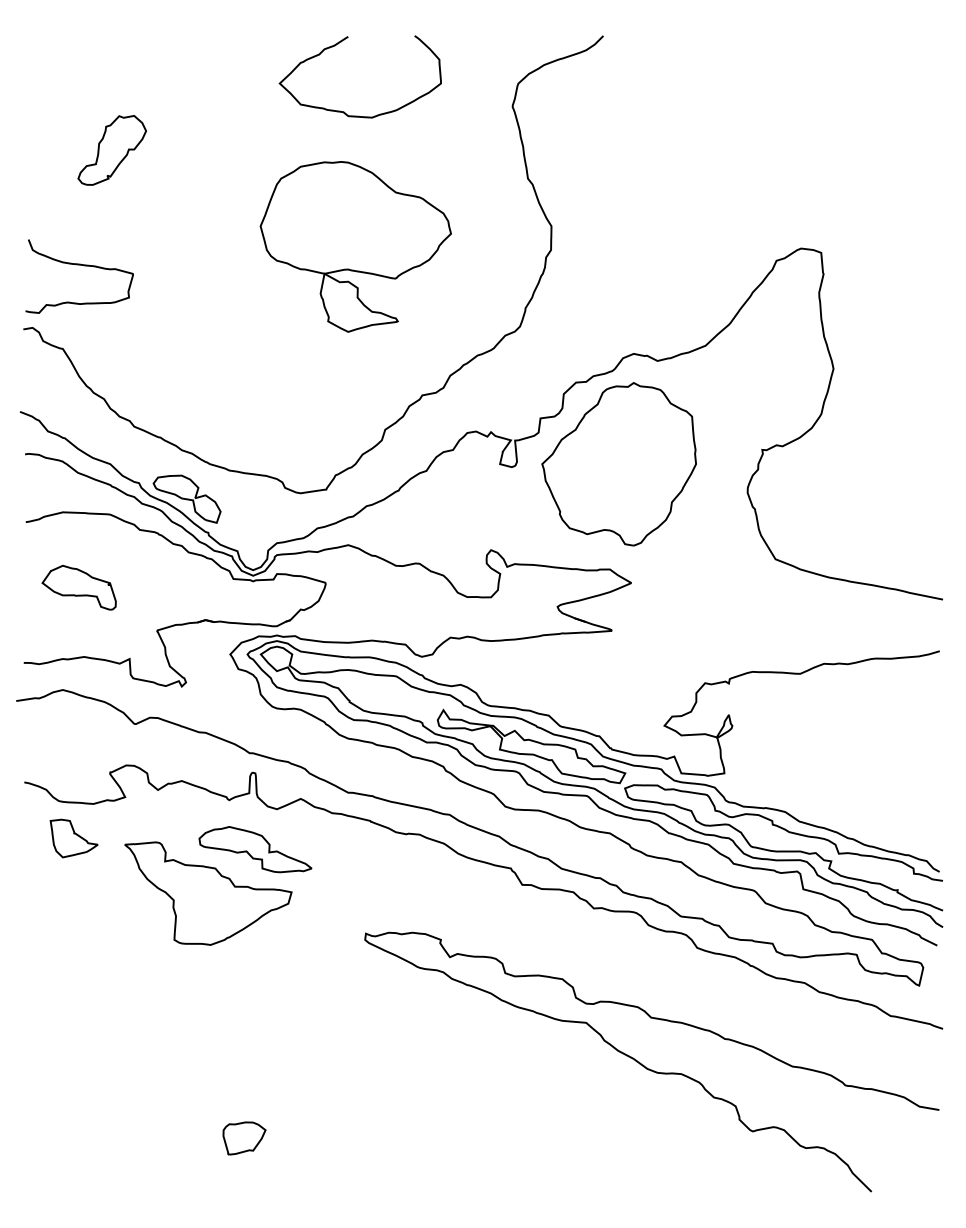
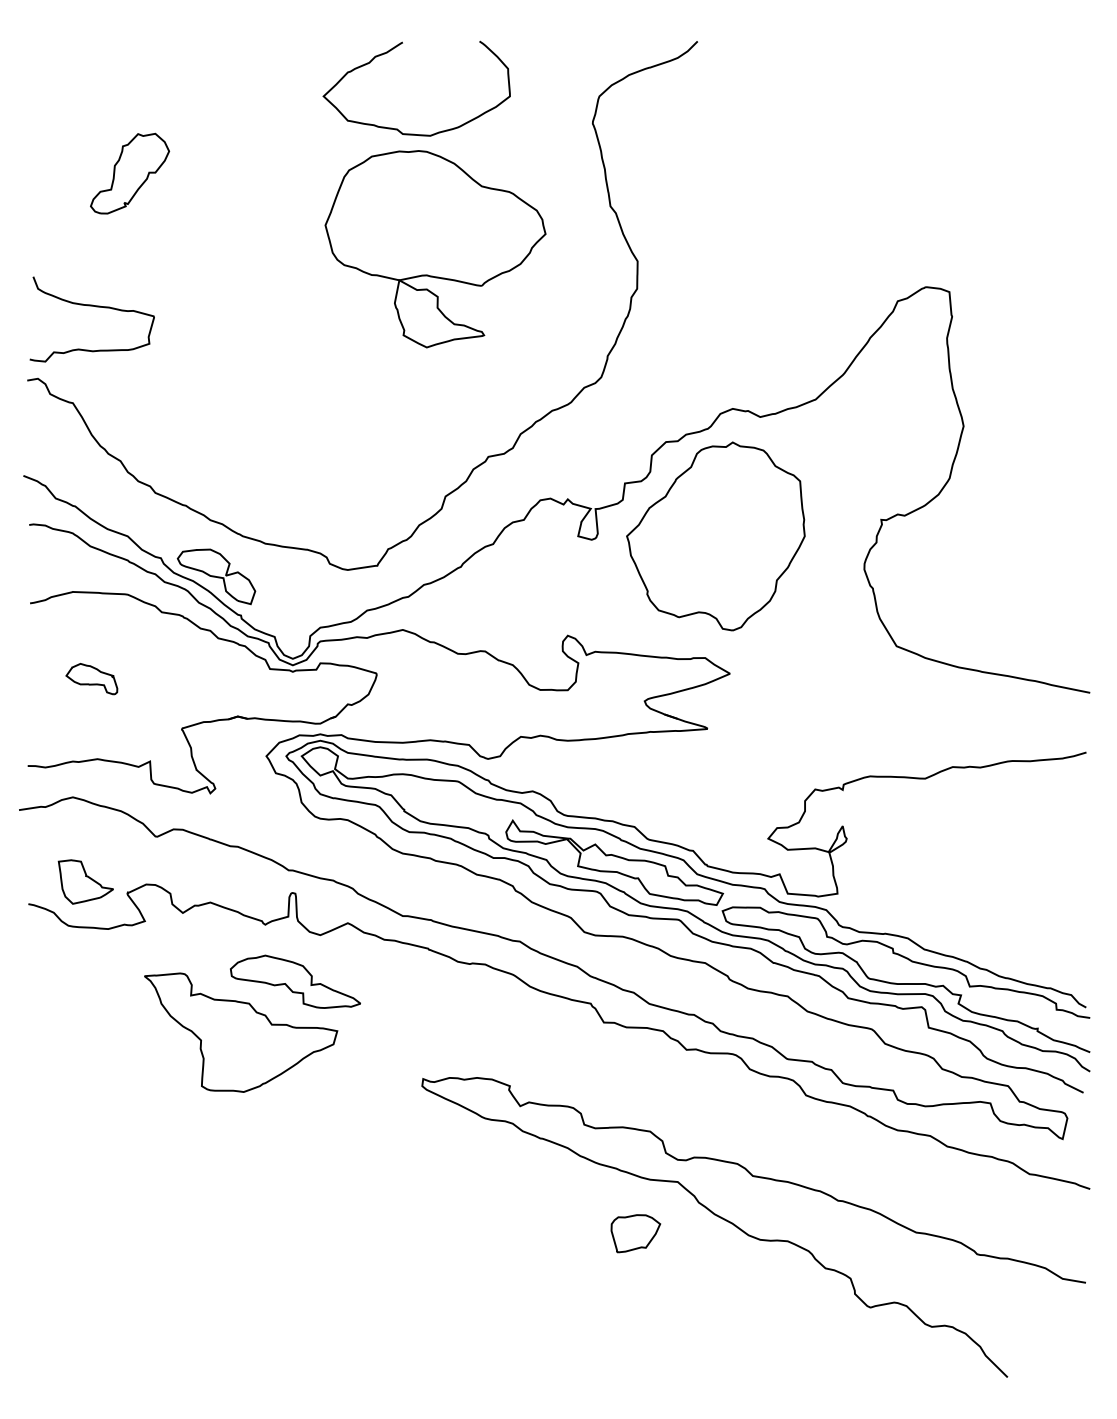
part: (355, 247) -> (435, 249), moved
part: (78, 587) -> (91, 678), size x0.6
part: (73, 838) -> (85, 881), moved
part: (244, 1138) -> (635, 1233), moved

